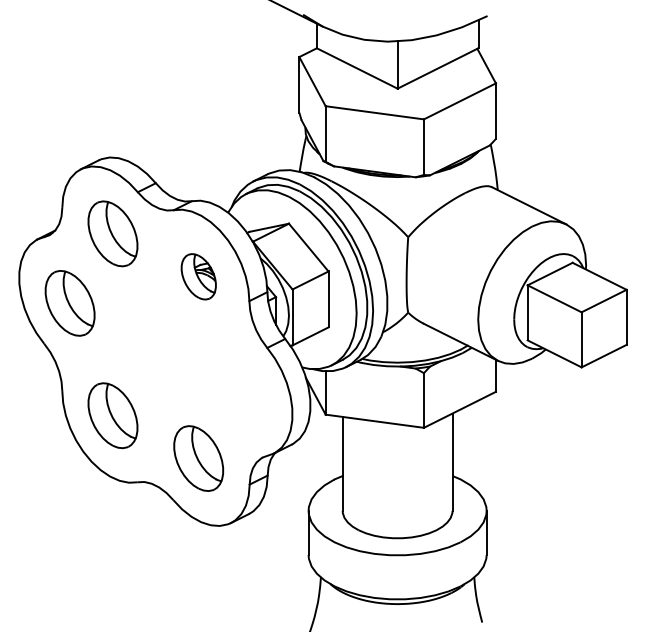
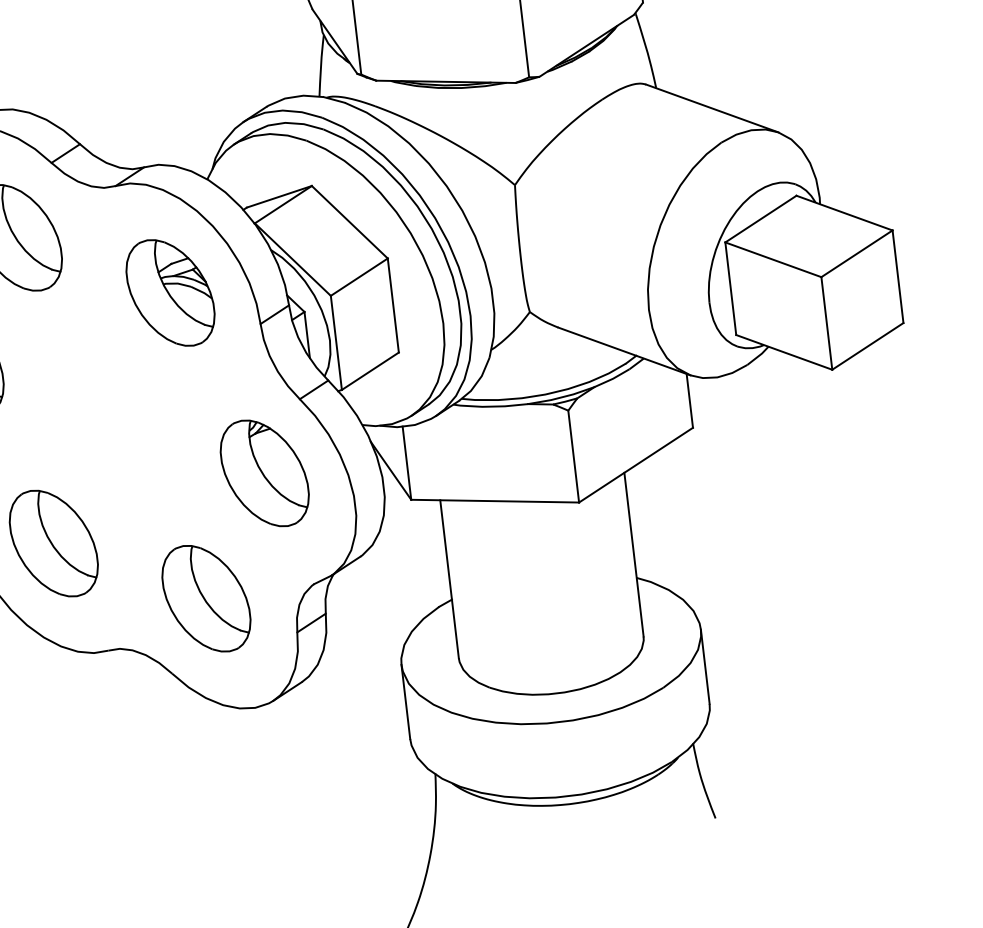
part: (198, 276) -> (170, 292), size x1.43
part: (241, 388) -> (264, 472), added

